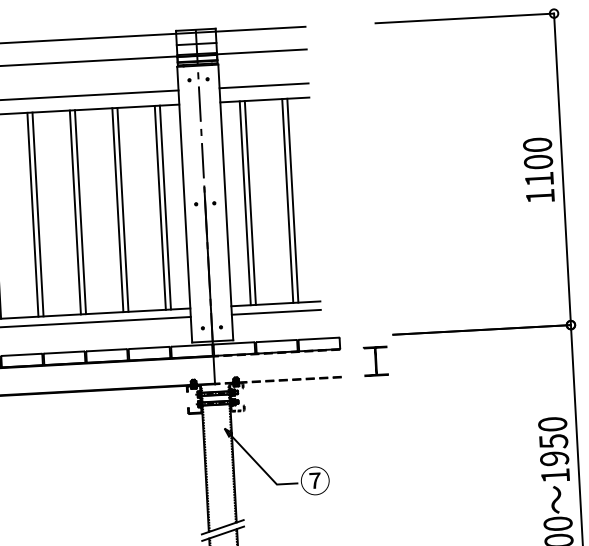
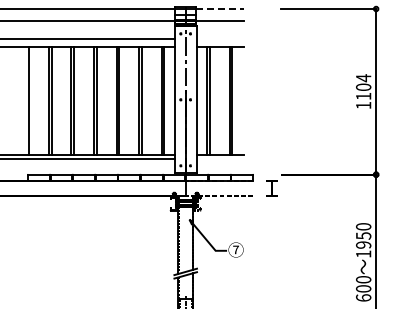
line: (261, 28) -> (220, 8), solid -> dashed
line: (262, 84) -> (219, 38), removed
text: (537, 145) -> (363, 78), 1100 -> 1104
line: (274, 312) -> (219, 159), removed

